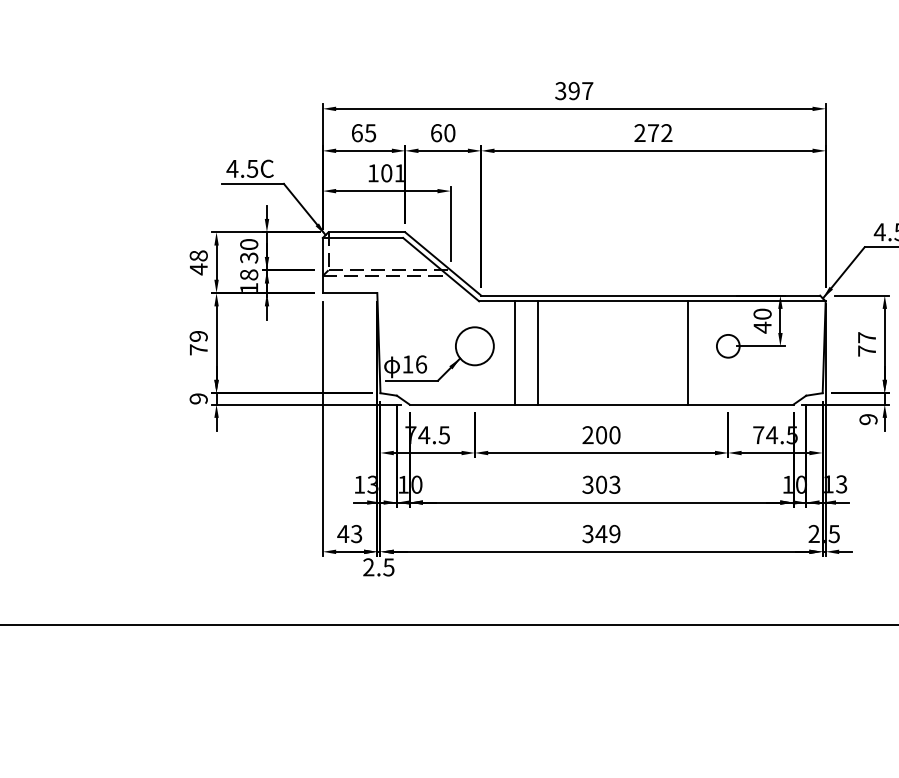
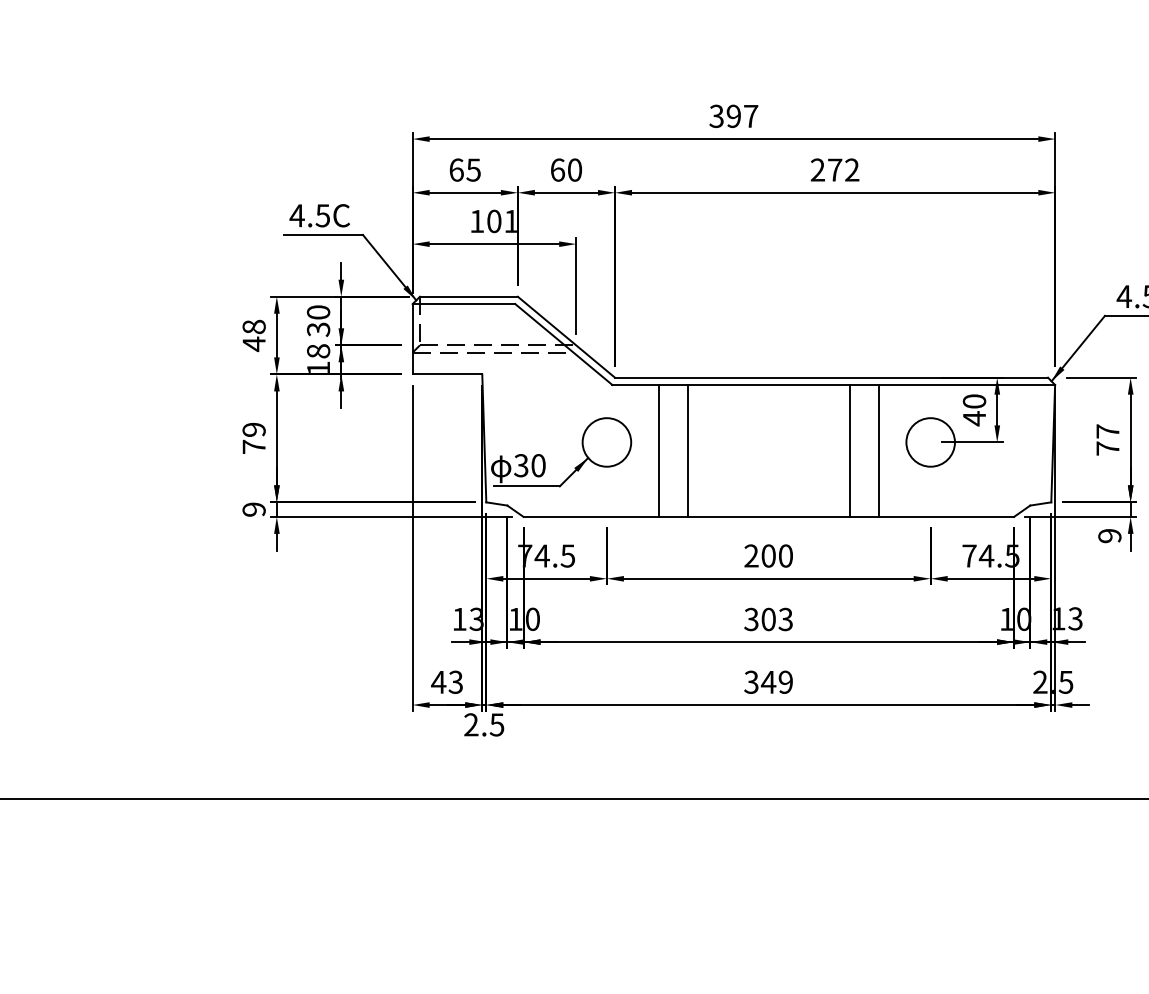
circle: (728, 346) -> (930, 442), size x1.67
line: (664, 352) -> (849, 450), added
text: (414, 364) -> (529, 465), 16 -> 30

